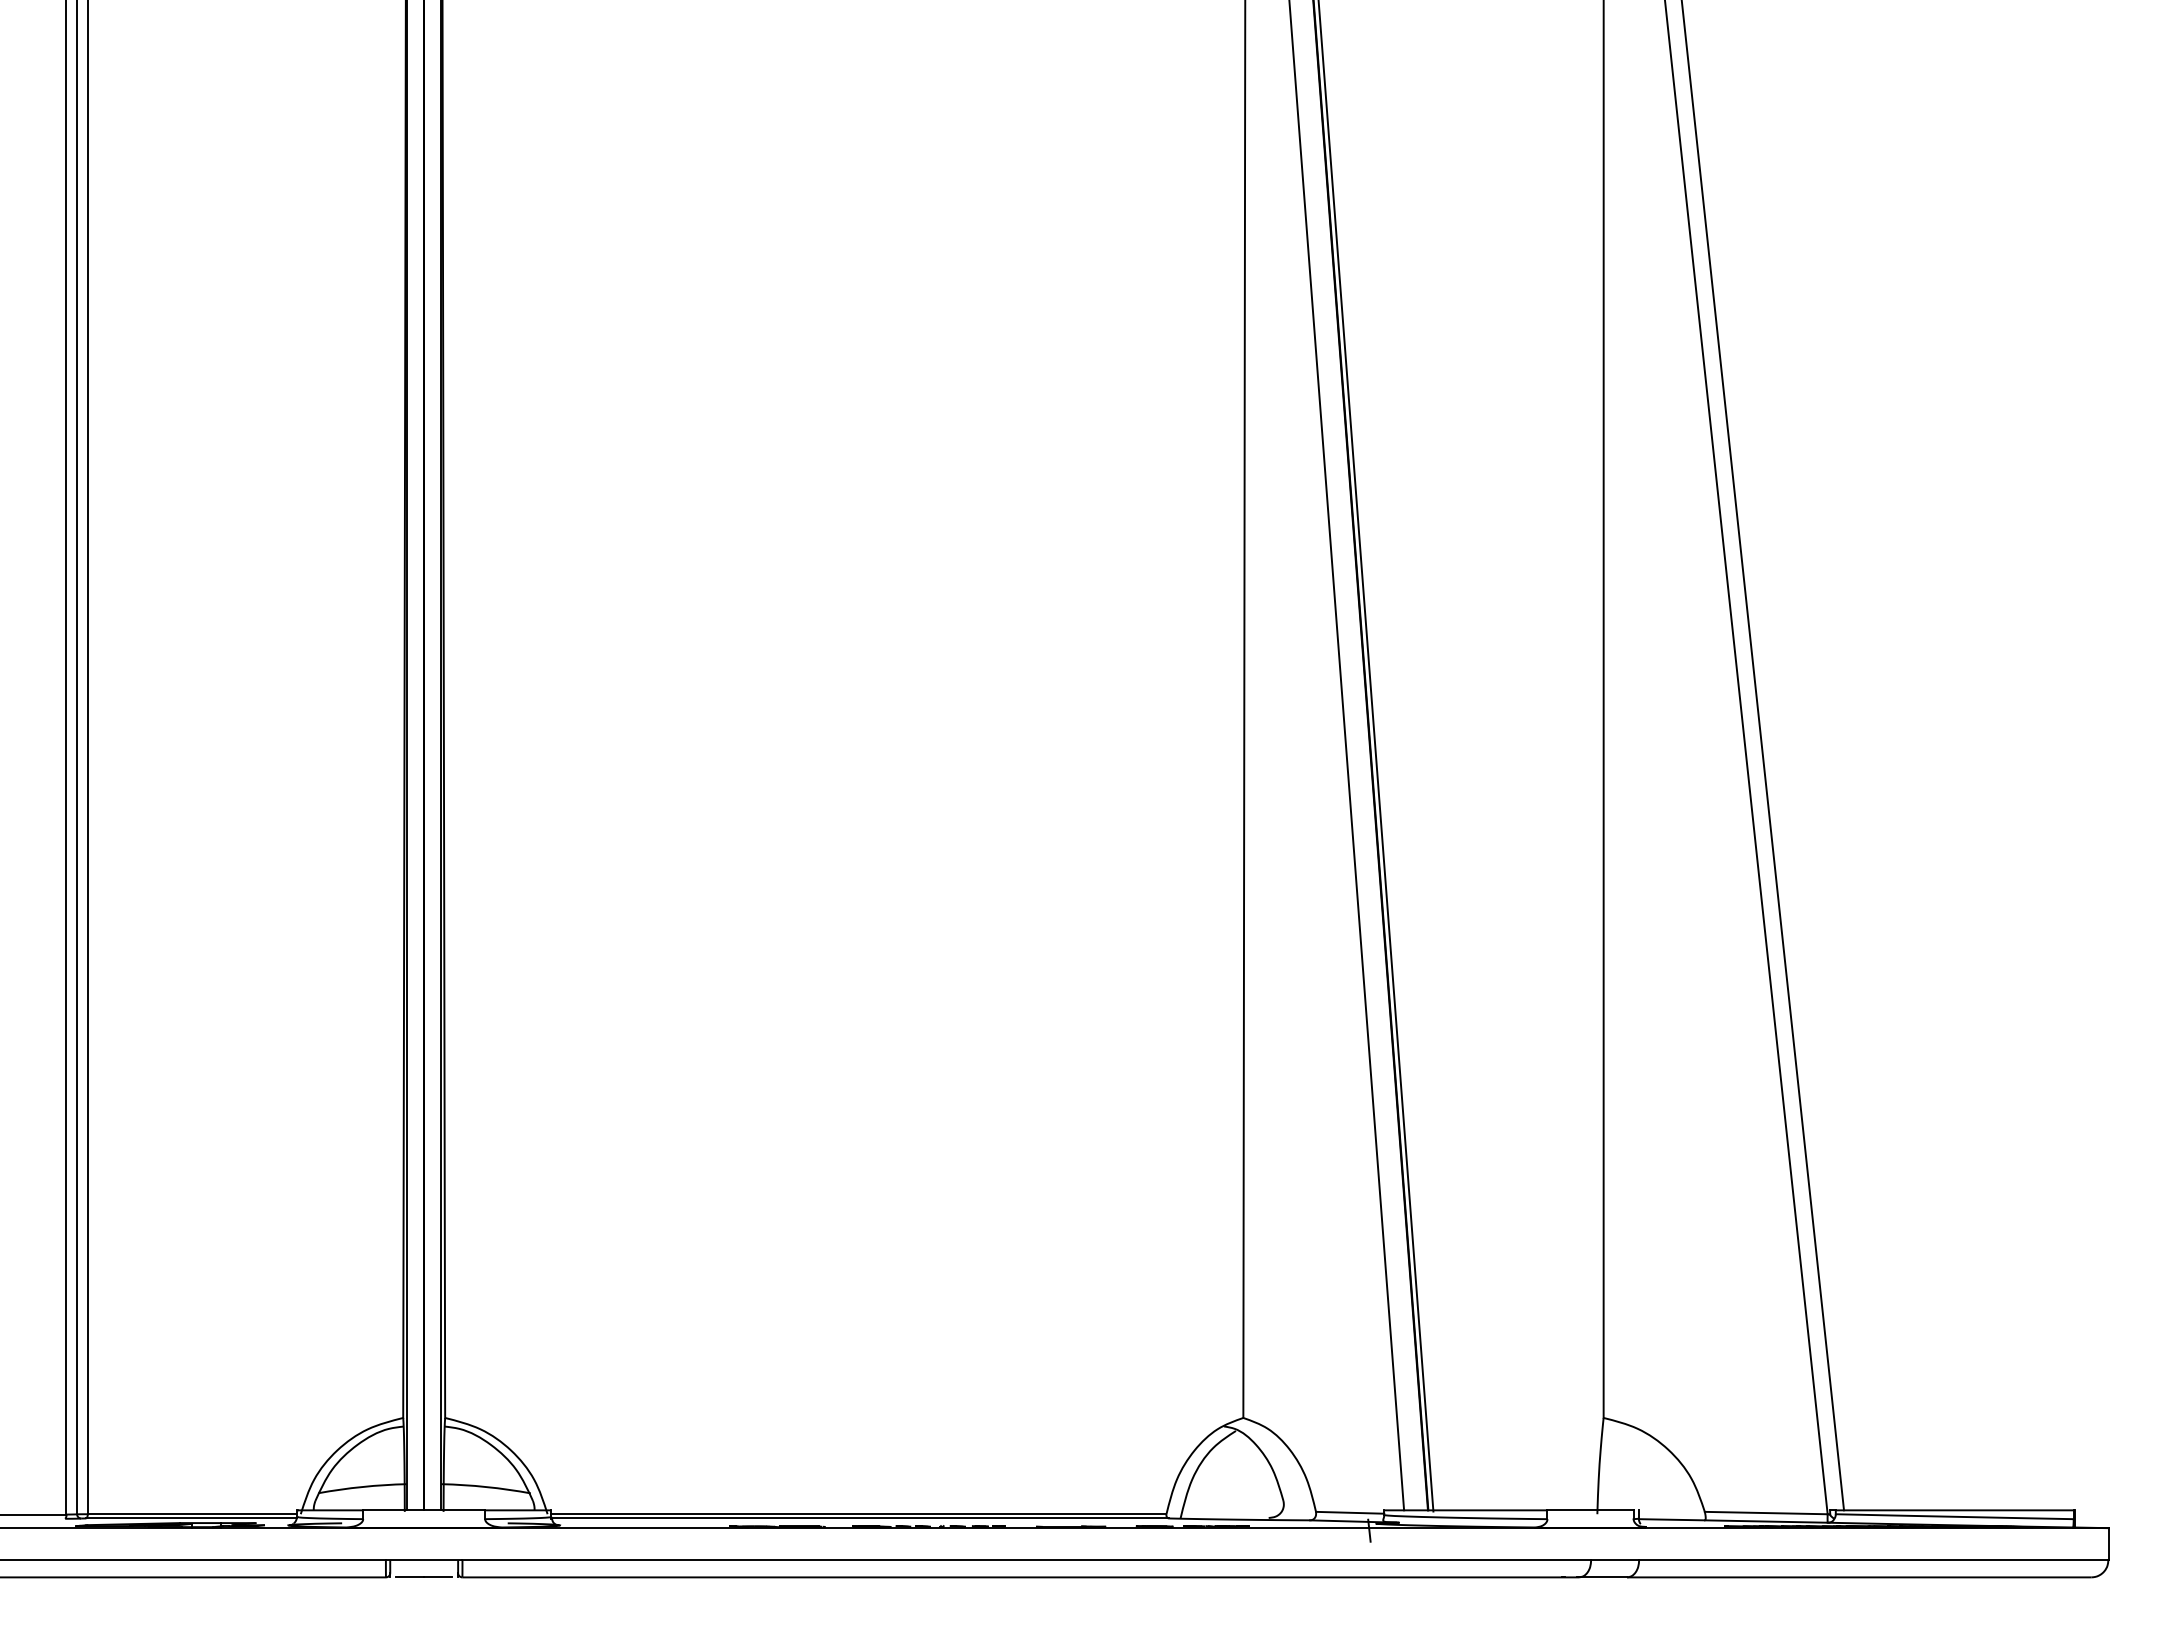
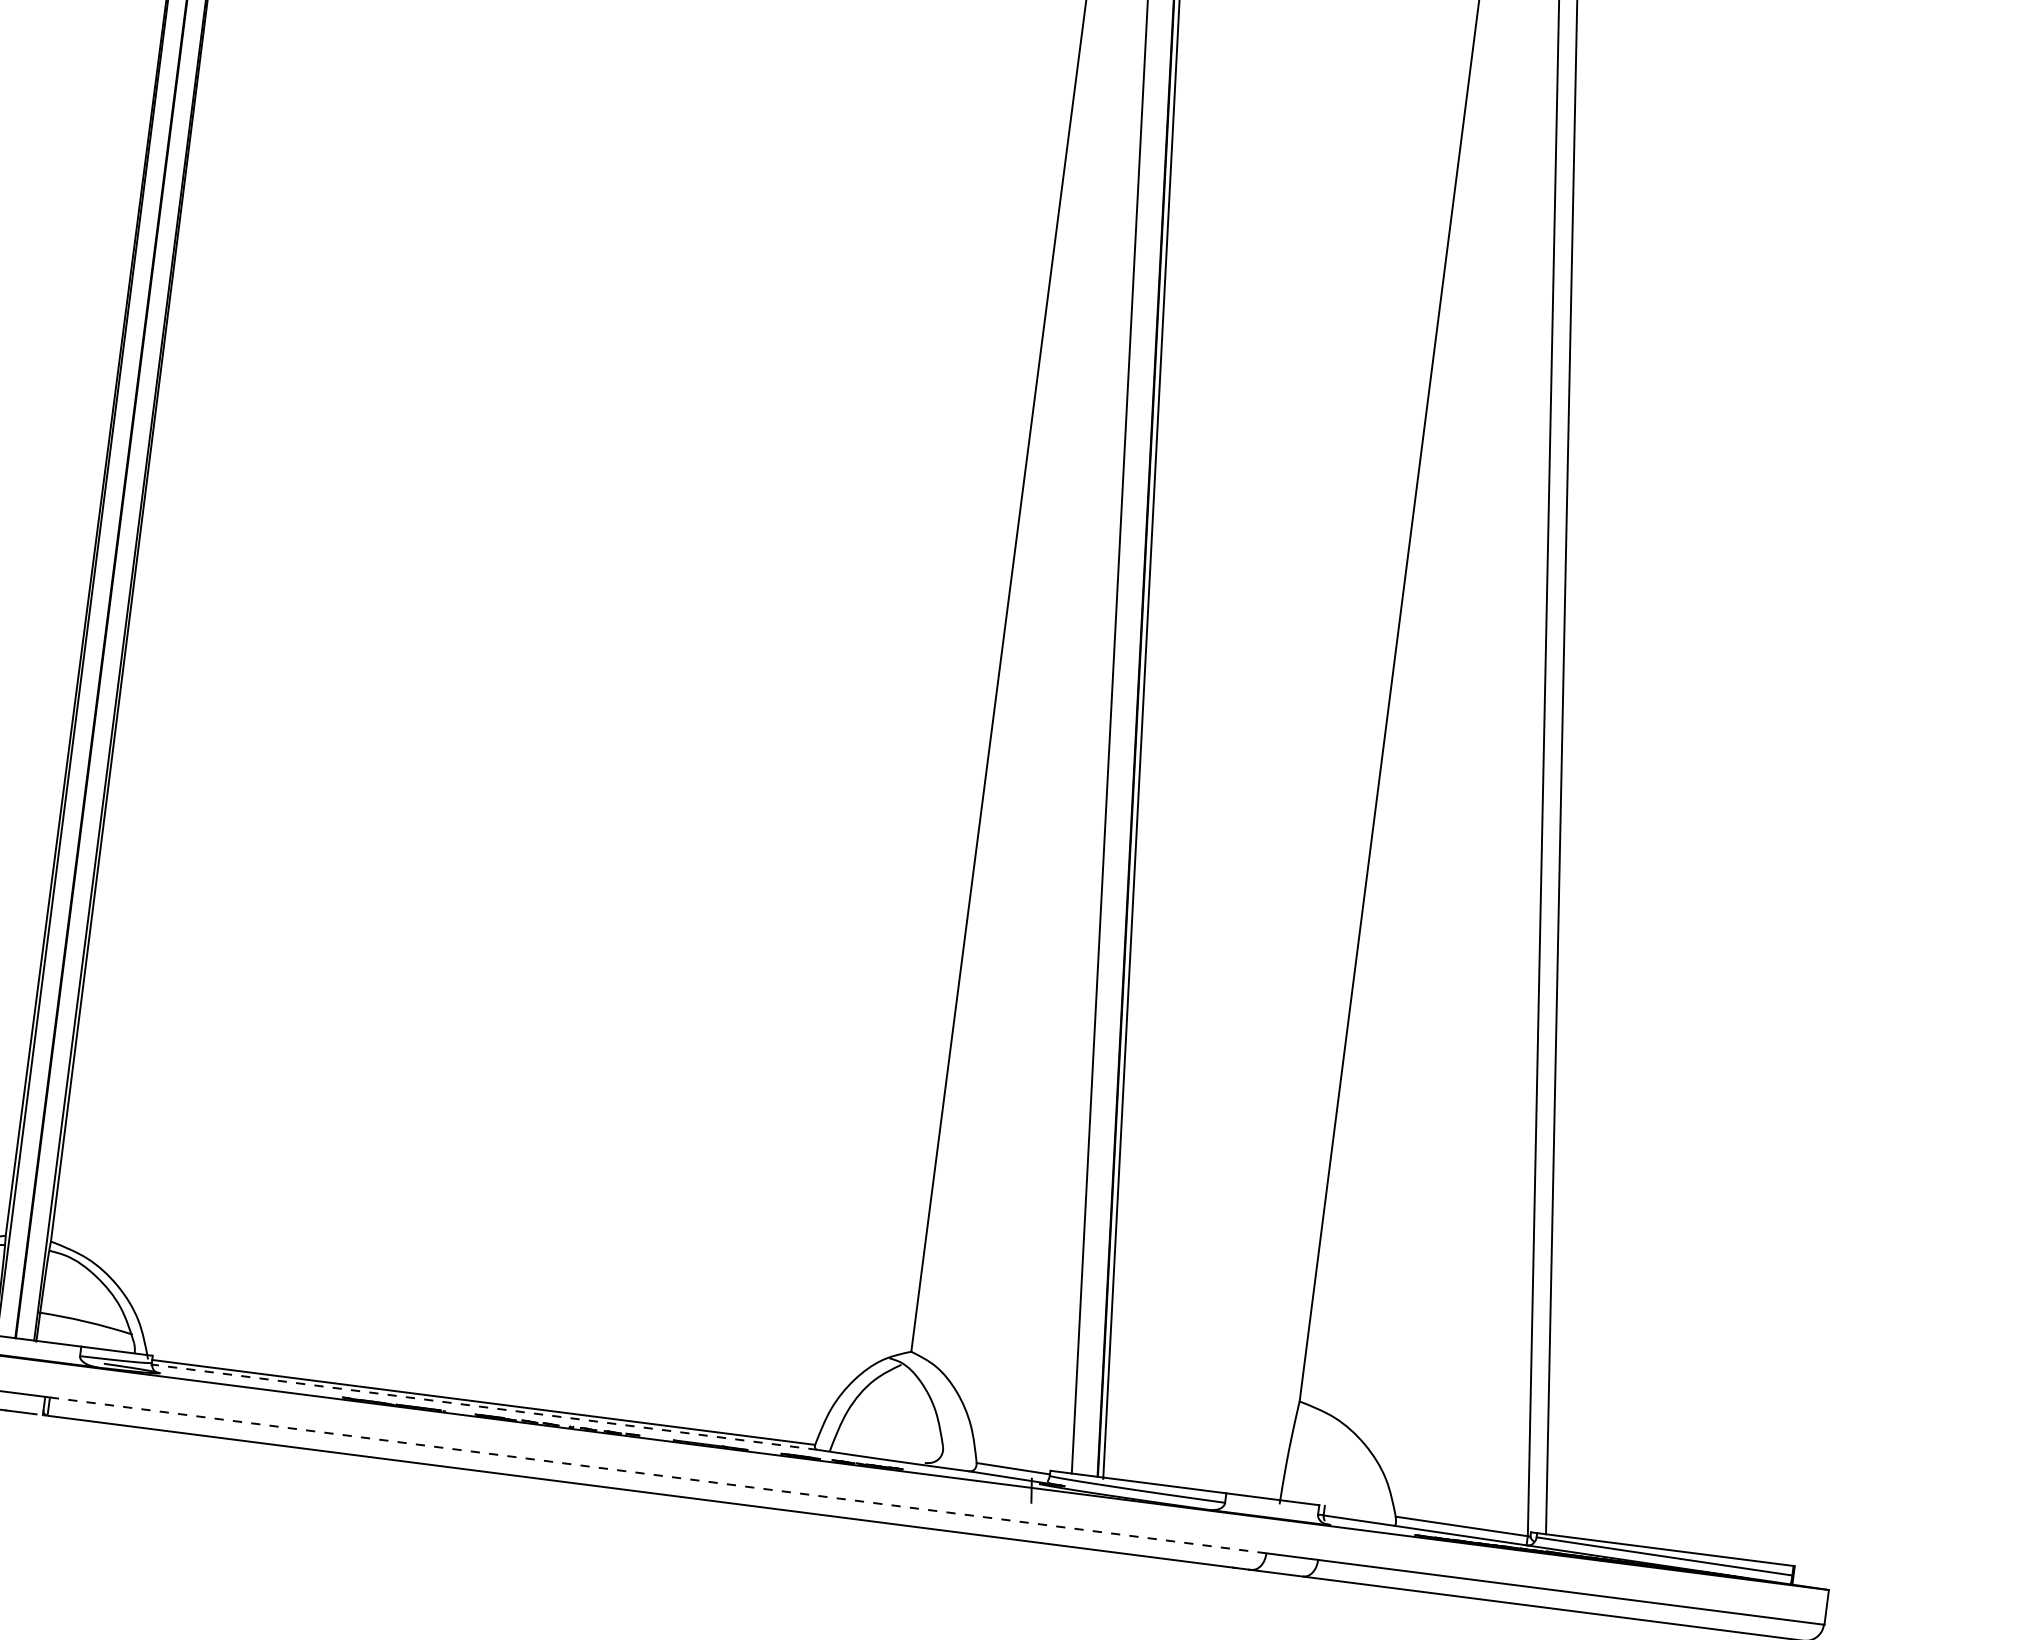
line: (860, 1518) -> (484, 1407), solid -> dashed
line: (1027, 1560) -> (658, 1475), solid -> dashed

